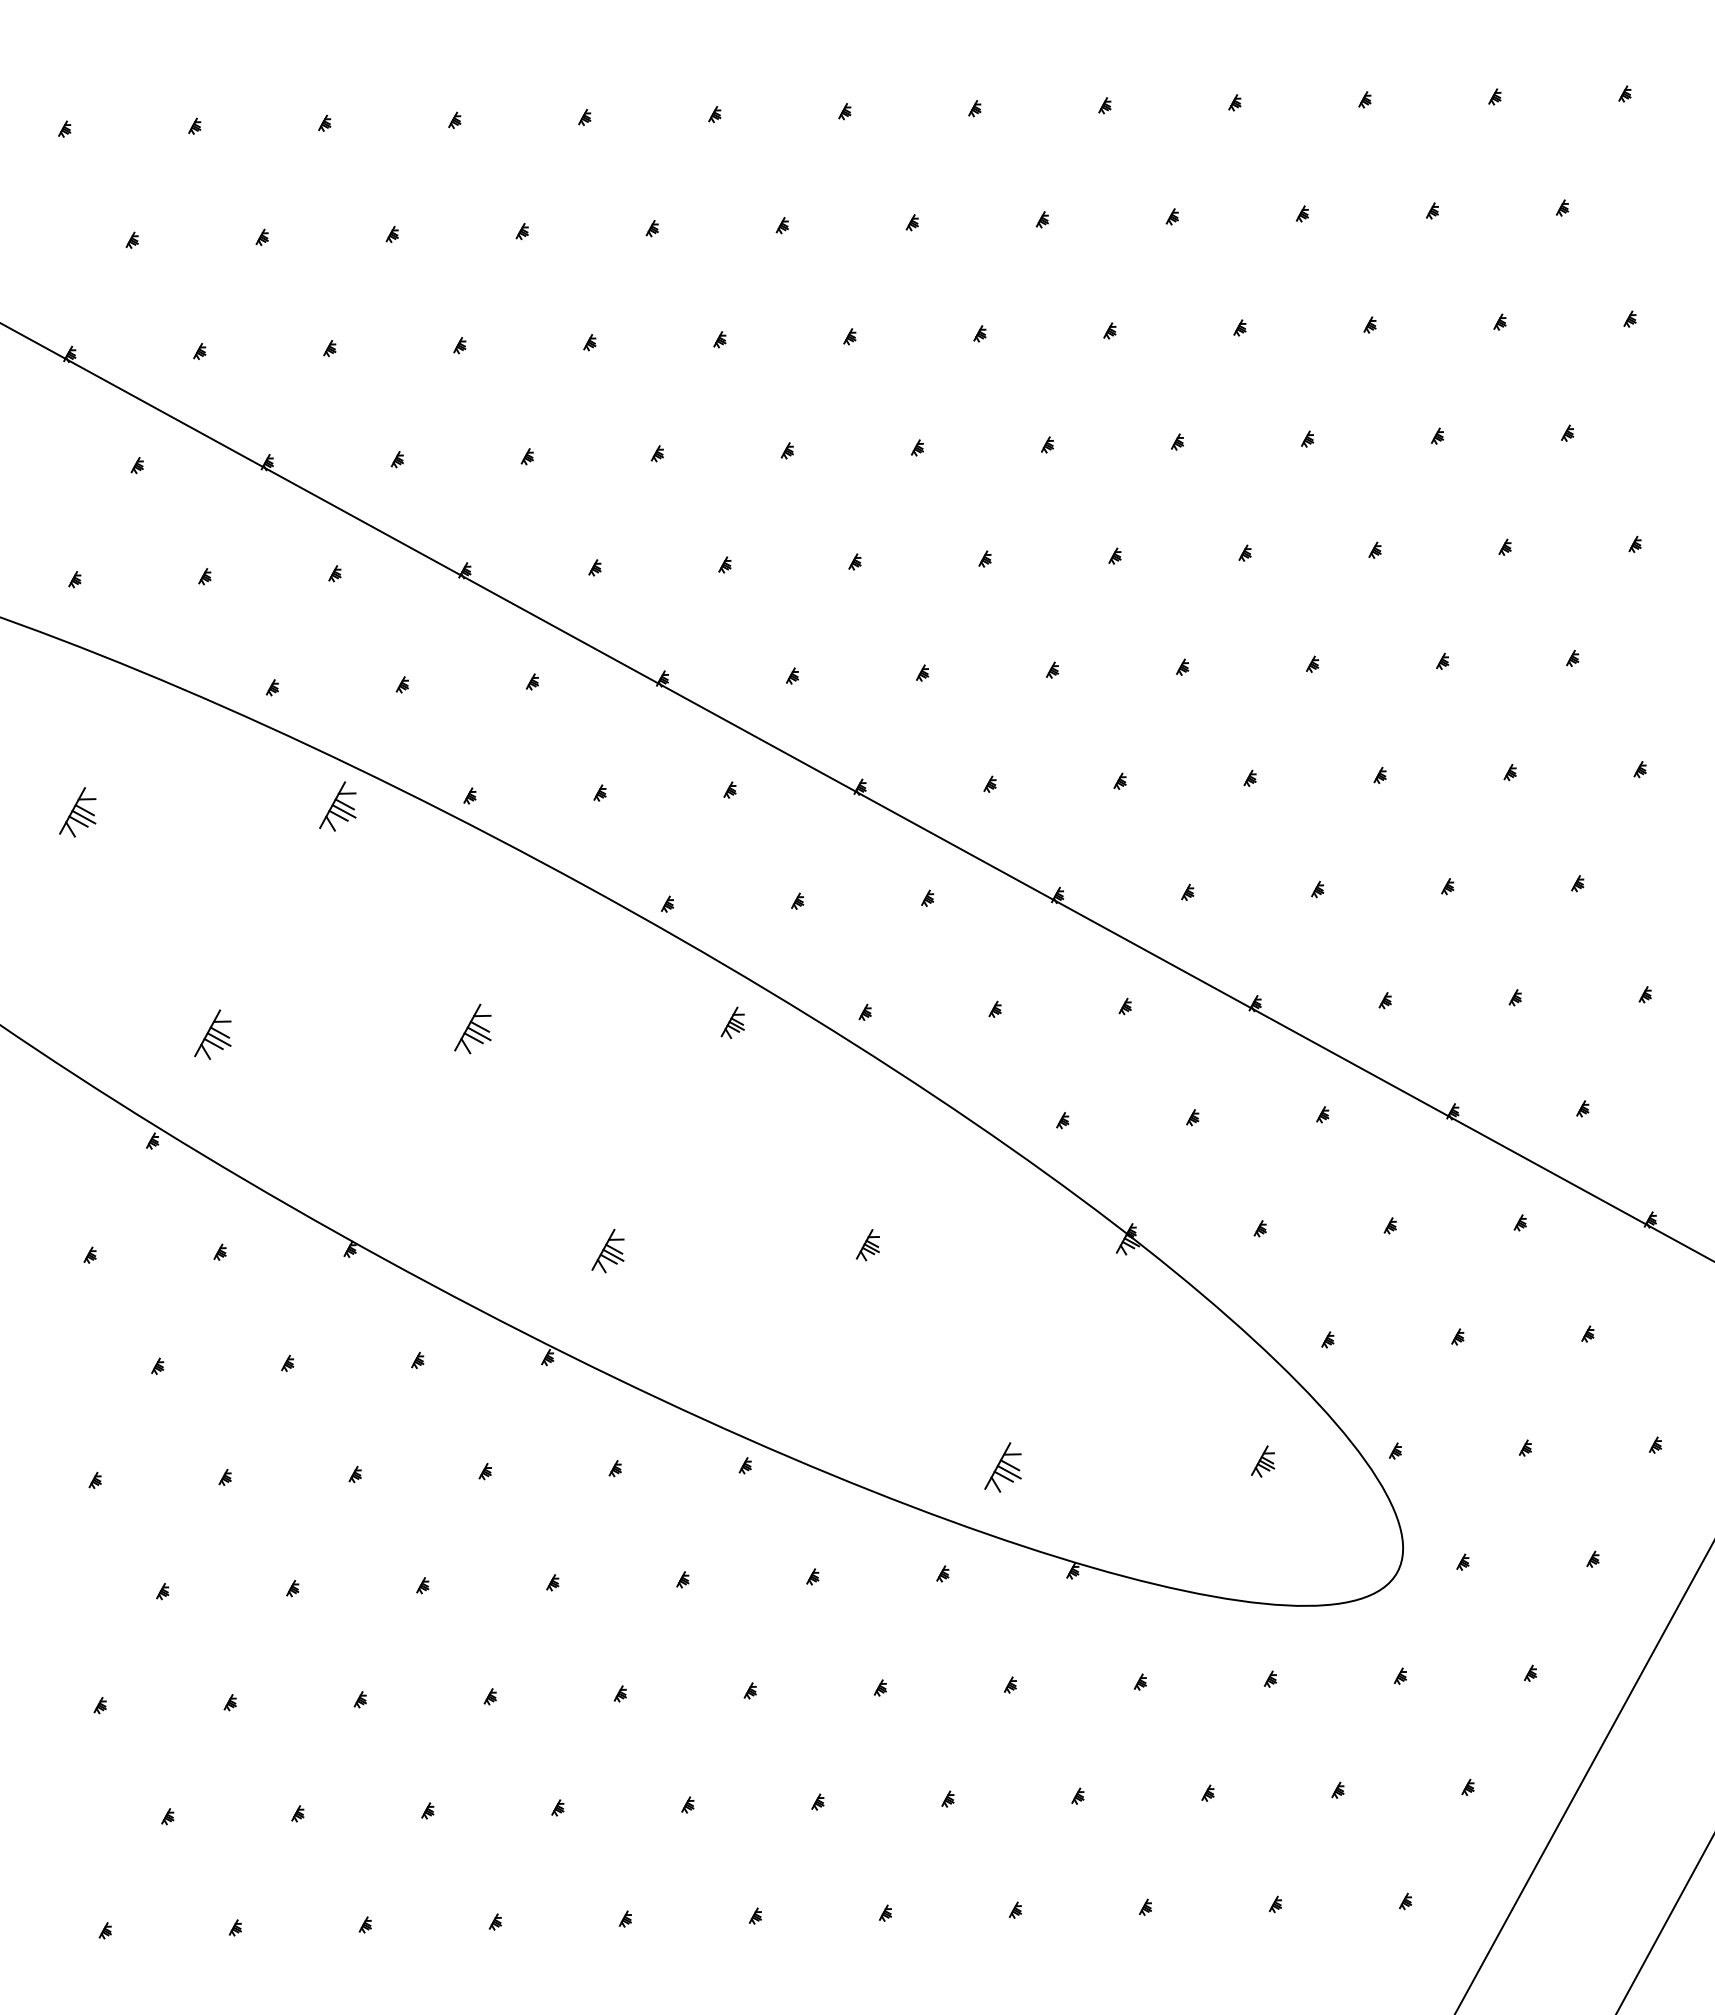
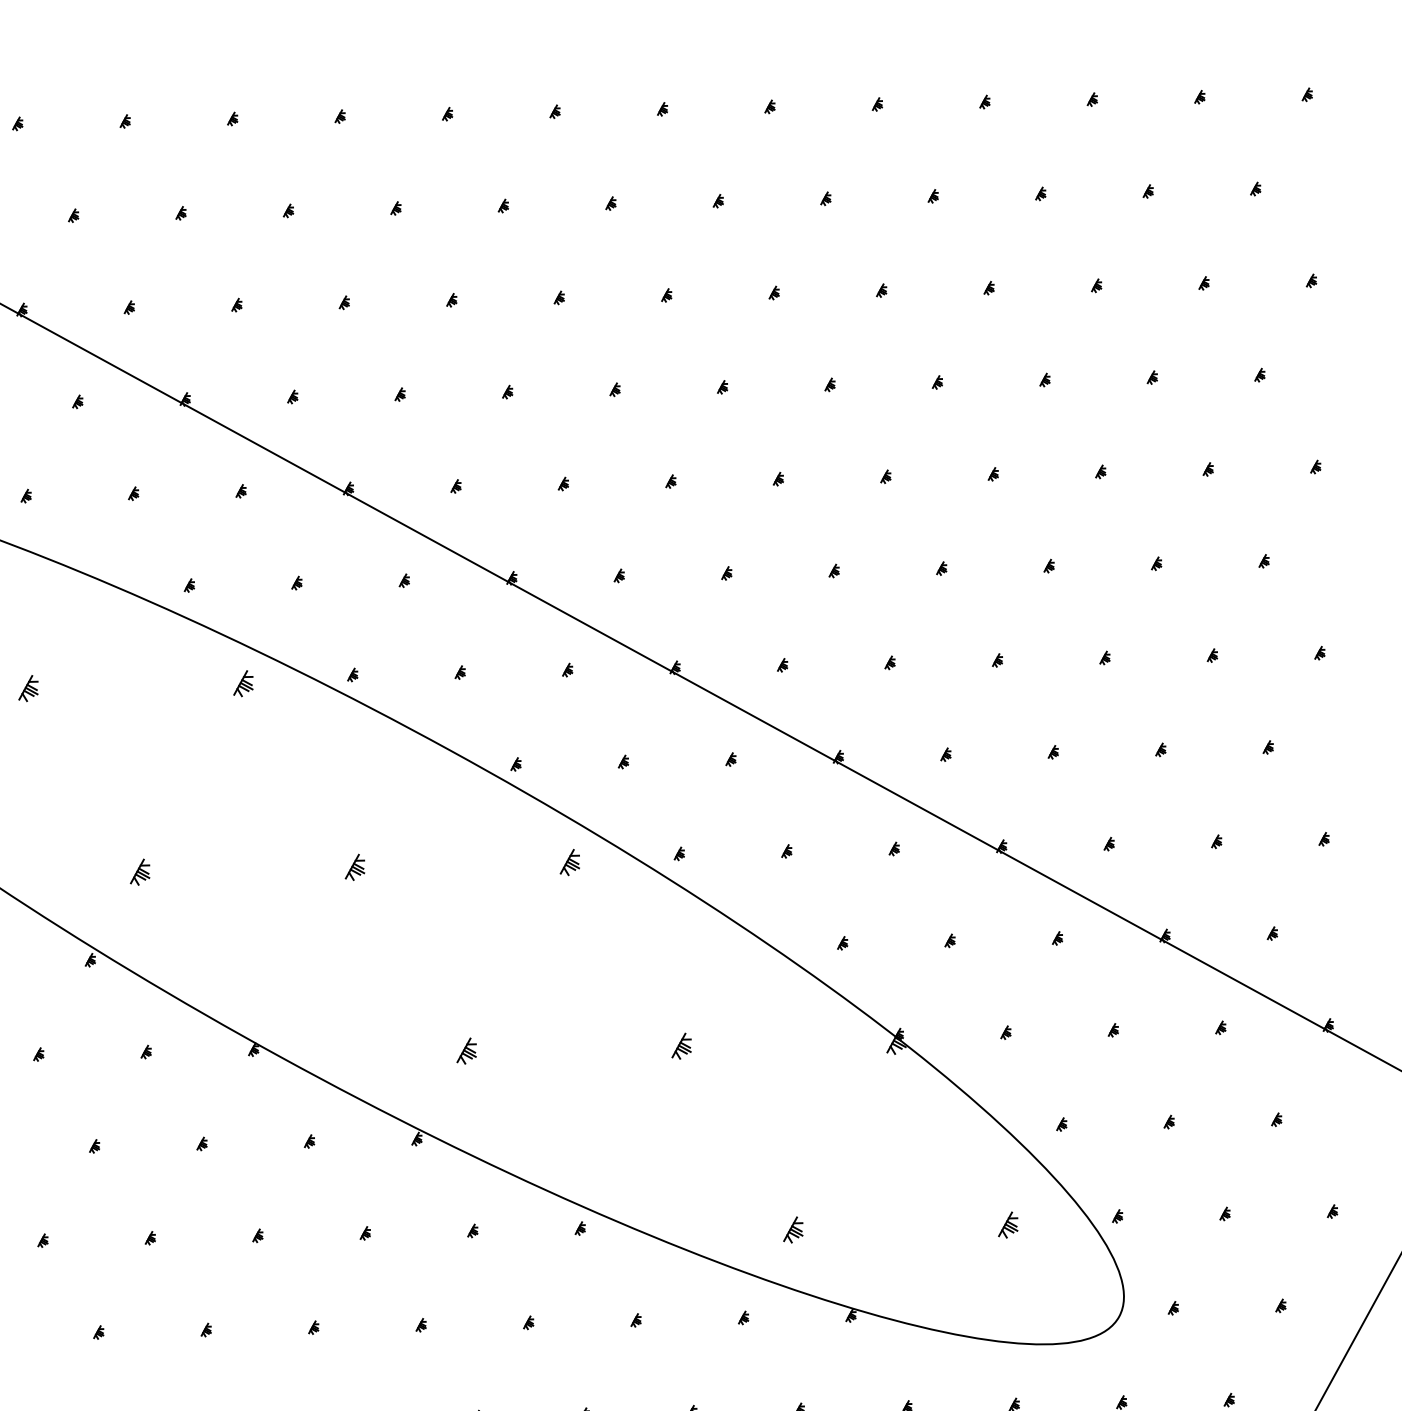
part: (337, 806) -> (243, 683), size x0.62
part: (77, 812) -> (28, 688), size x0.62
part: (472, 1028) -> (354, 867), size x0.62
part: (212, 1034) -> (139, 872), size x0.62
part: (607, 1250) -> (466, 1050), size x0.71
part: (1002, 1467) -> (792, 1229), size x0.62

